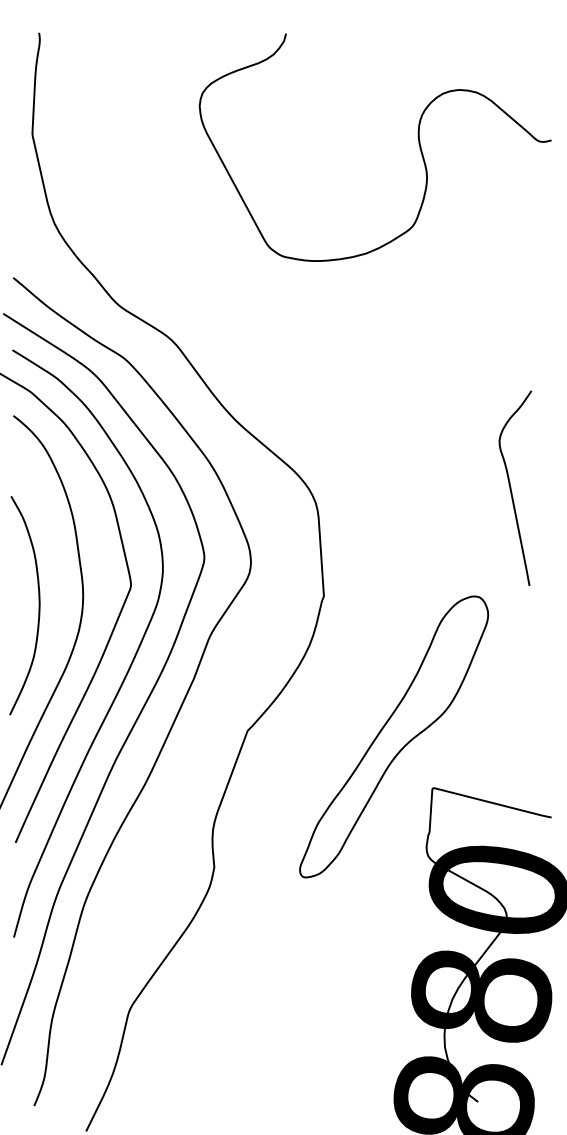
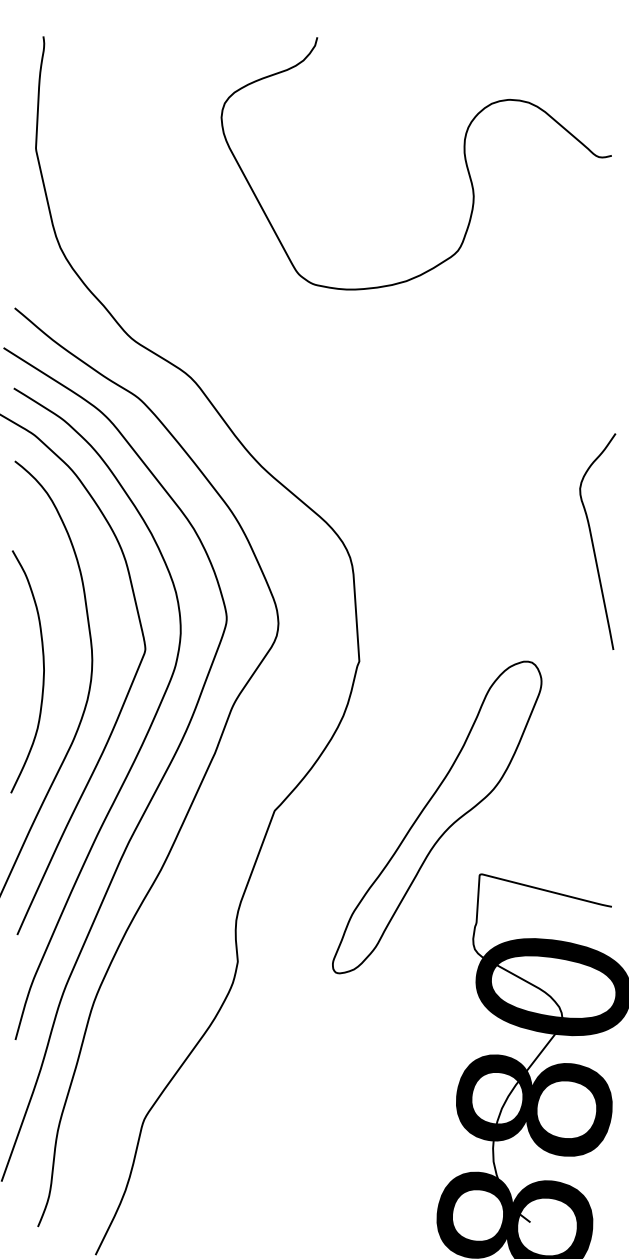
curve: (511, 488) -> (593, 541), moved

